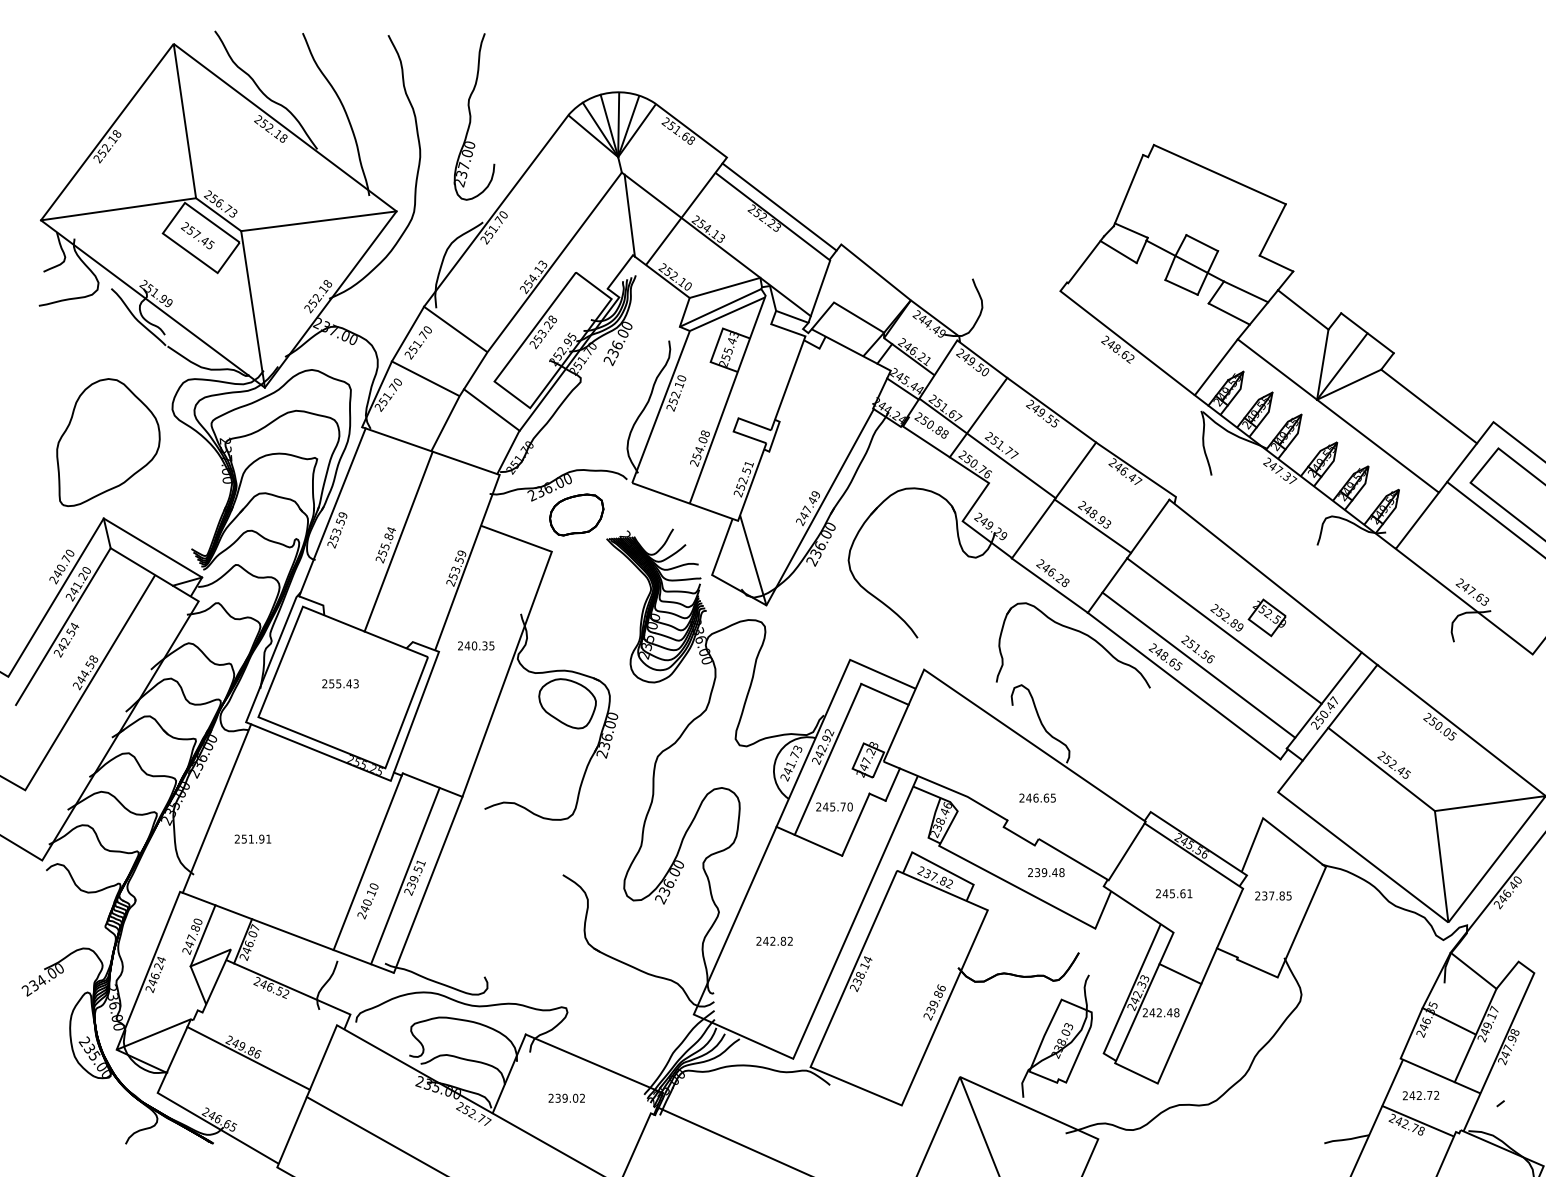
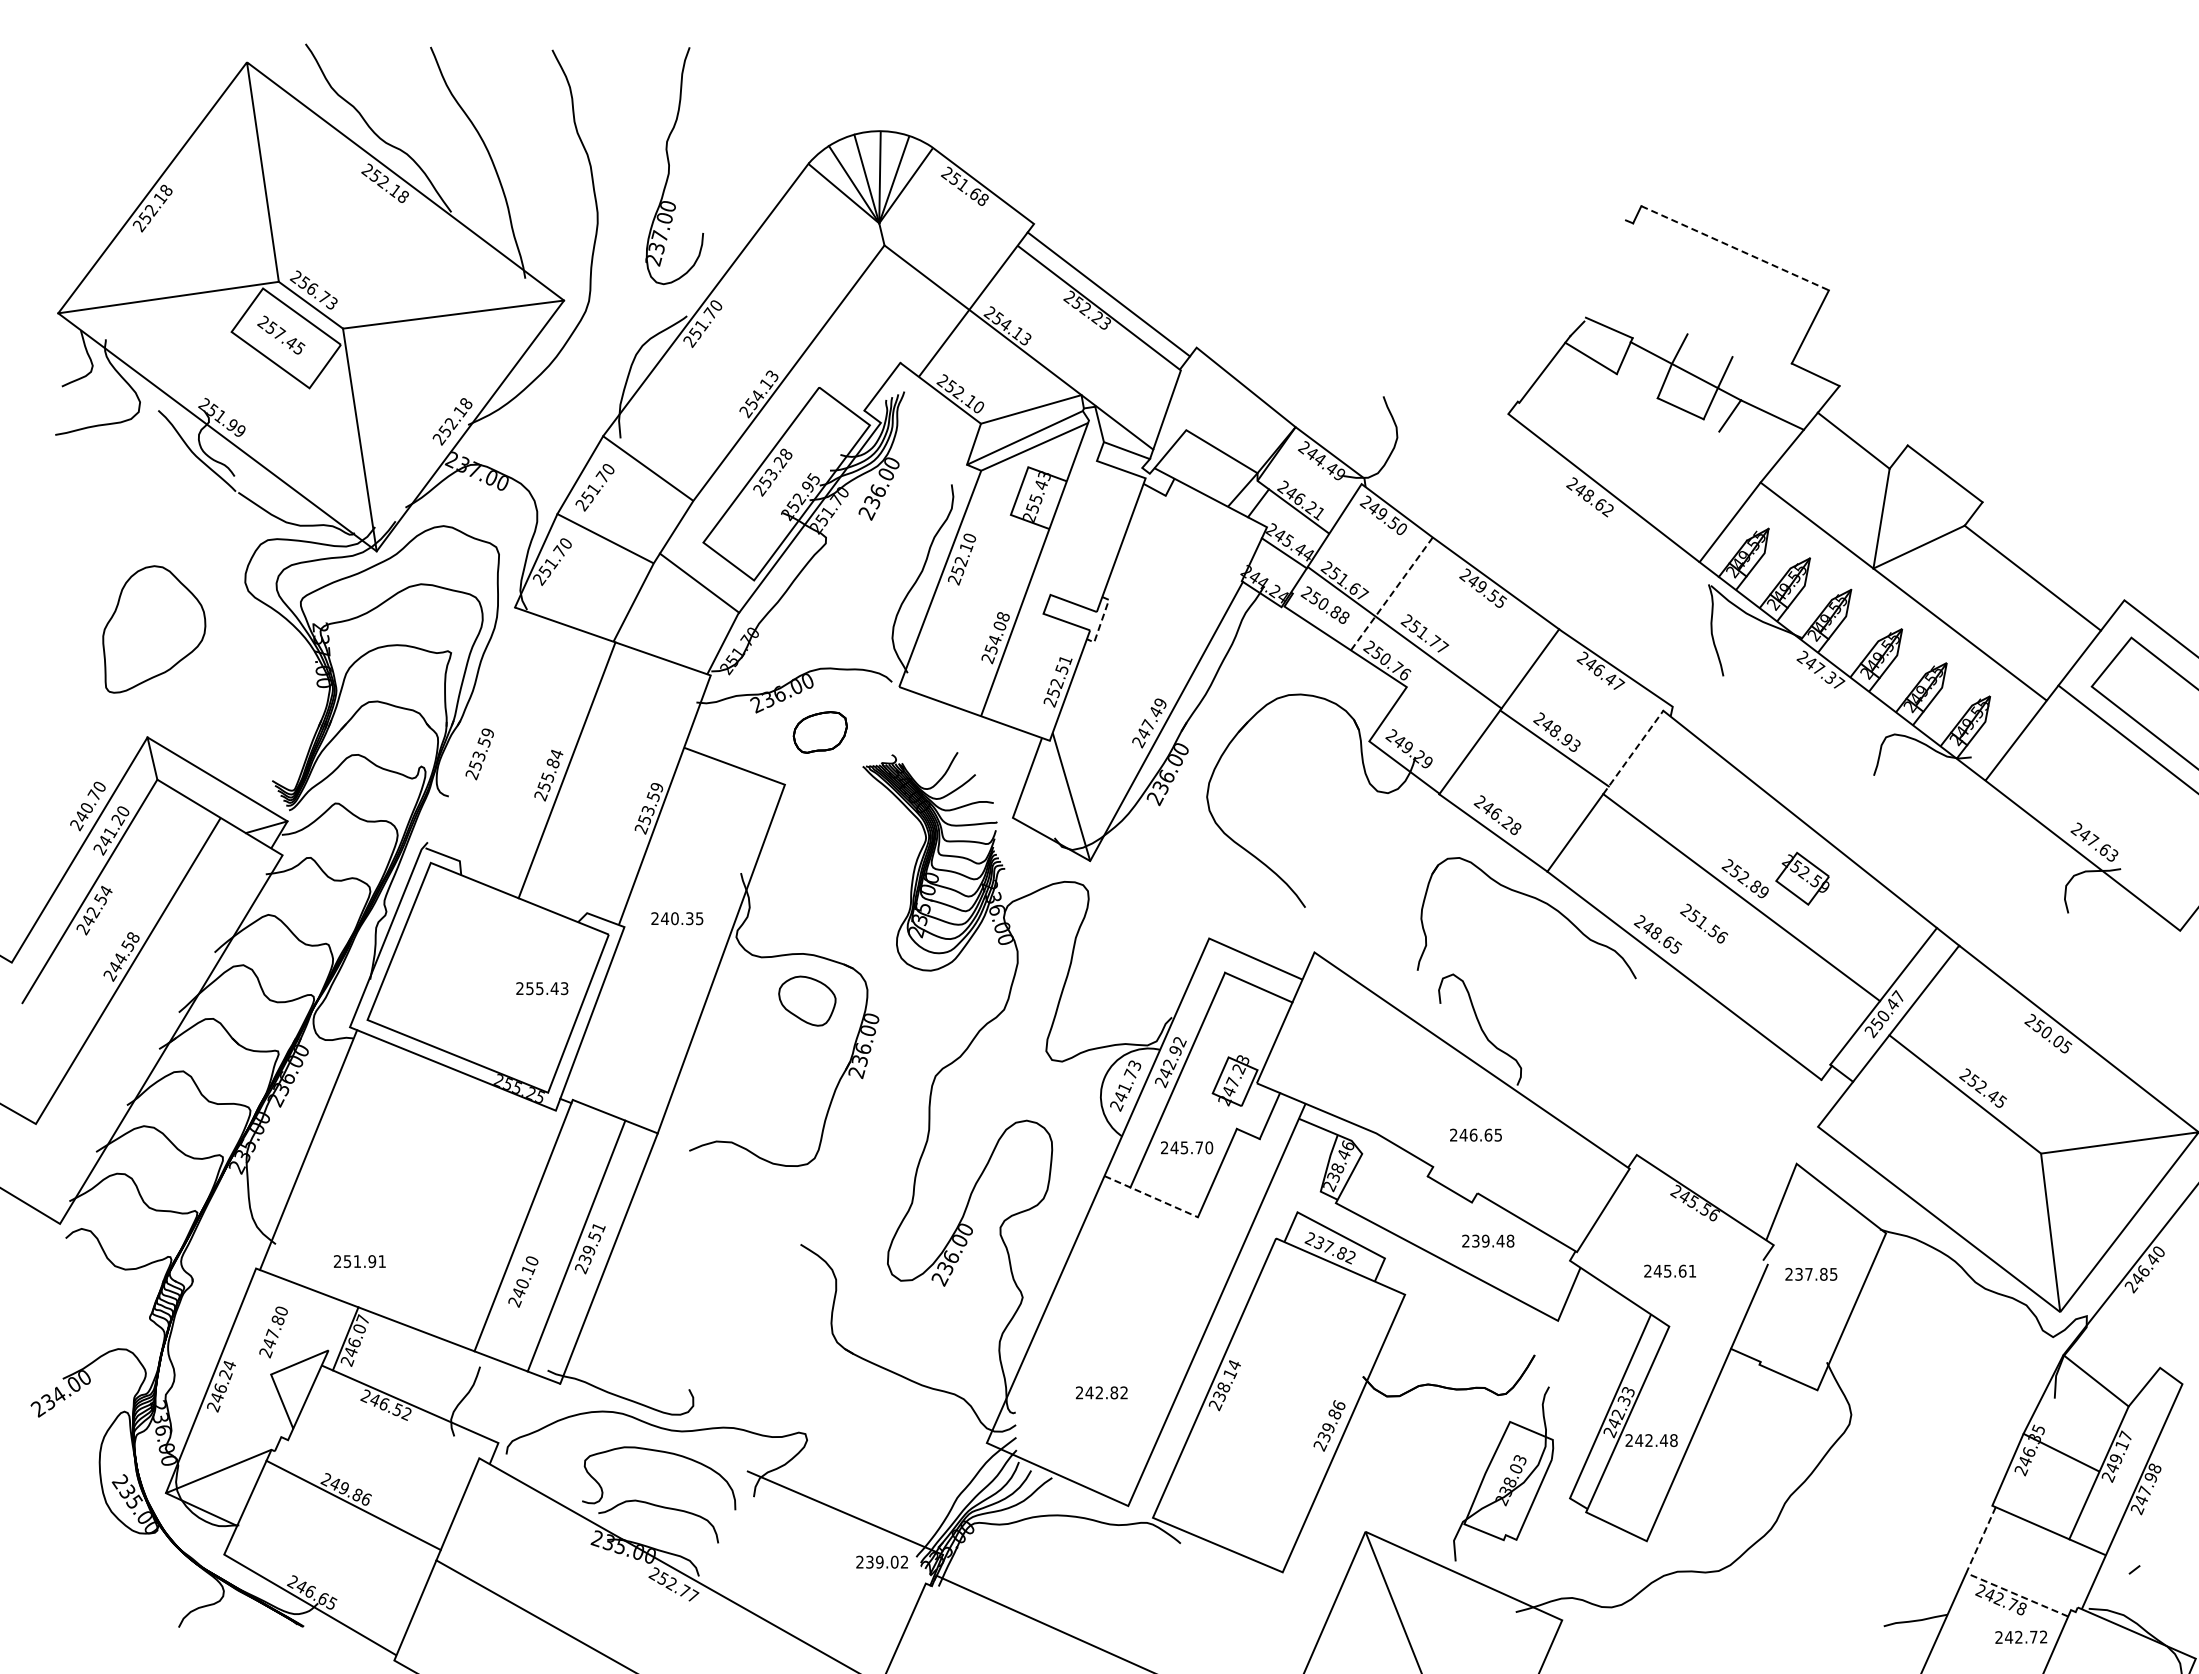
line: (1220, 174) -> (1735, 248), solid -> dashed
line: (1128, 190) -> (1604, 270), removed
line: (629, 215) -> (895, 306), removed
line: (1201, 242) -> (1709, 345), removed
line: (1229, 313) -> (1748, 446), removed
line: (1342, 366) -> (1909, 520), removed
line: (978, 417) -> (1391, 593), solid -> dashed
line: (774, 437) -> (1101, 621), solid -> dashed
part: (108, 442) -> (154, 629), size x0.7
line: (332, 512) -> (472, 728), removed
part: (576, 515) -> (820, 732), size x0.7
line: (1148, 529) -> (1633, 752), solid -> dashed
line: (1199, 664) -> (1705, 945), removed
text: (340, 683) -> (542, 988), moved
part: (567, 704) -> (807, 1001), size x0.7
text: (252, 839) -> (359, 1261), moved
line: (809, 841) -> (1151, 1196), solid -> dashed
line: (1194, 855) -> (1698, 1217), removed
line: (202, 935) -> (288, 1330), removed
text: (774, 941) -> (1101, 1392), moved
line: (1180, 974) -> (1678, 1385), removed
line: (508, 1073) -> (723, 1527), removed
text: (1421, 1095) -> (2021, 1636), moved
text: (566, 1097) -> (881, 1561), moved
line: (1393, 1111) -> (1982, 1580), solid -> dashed

